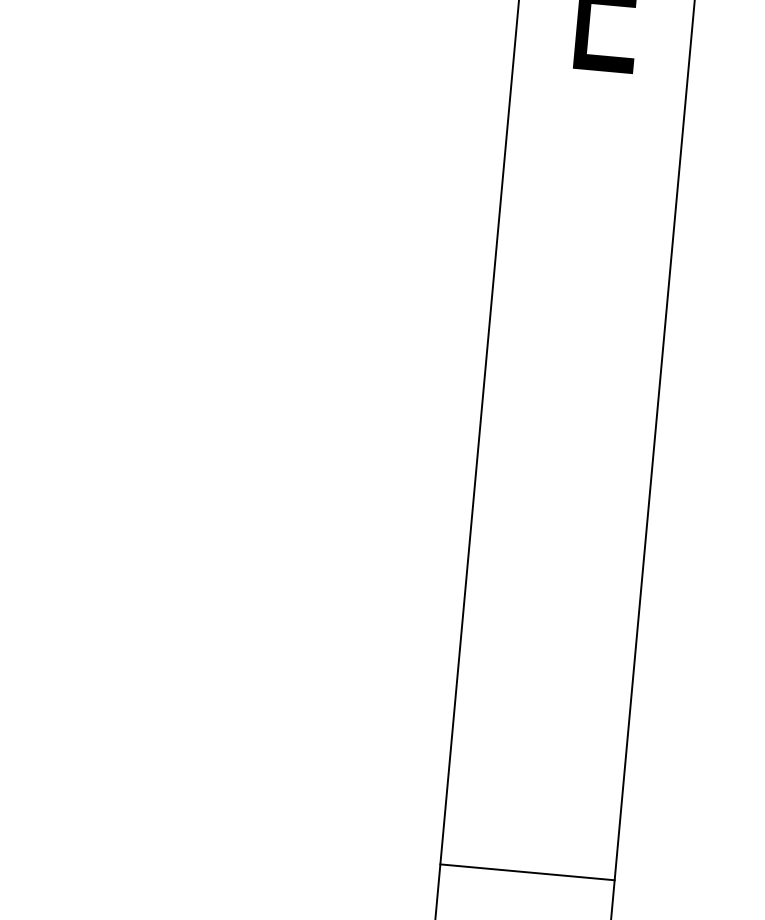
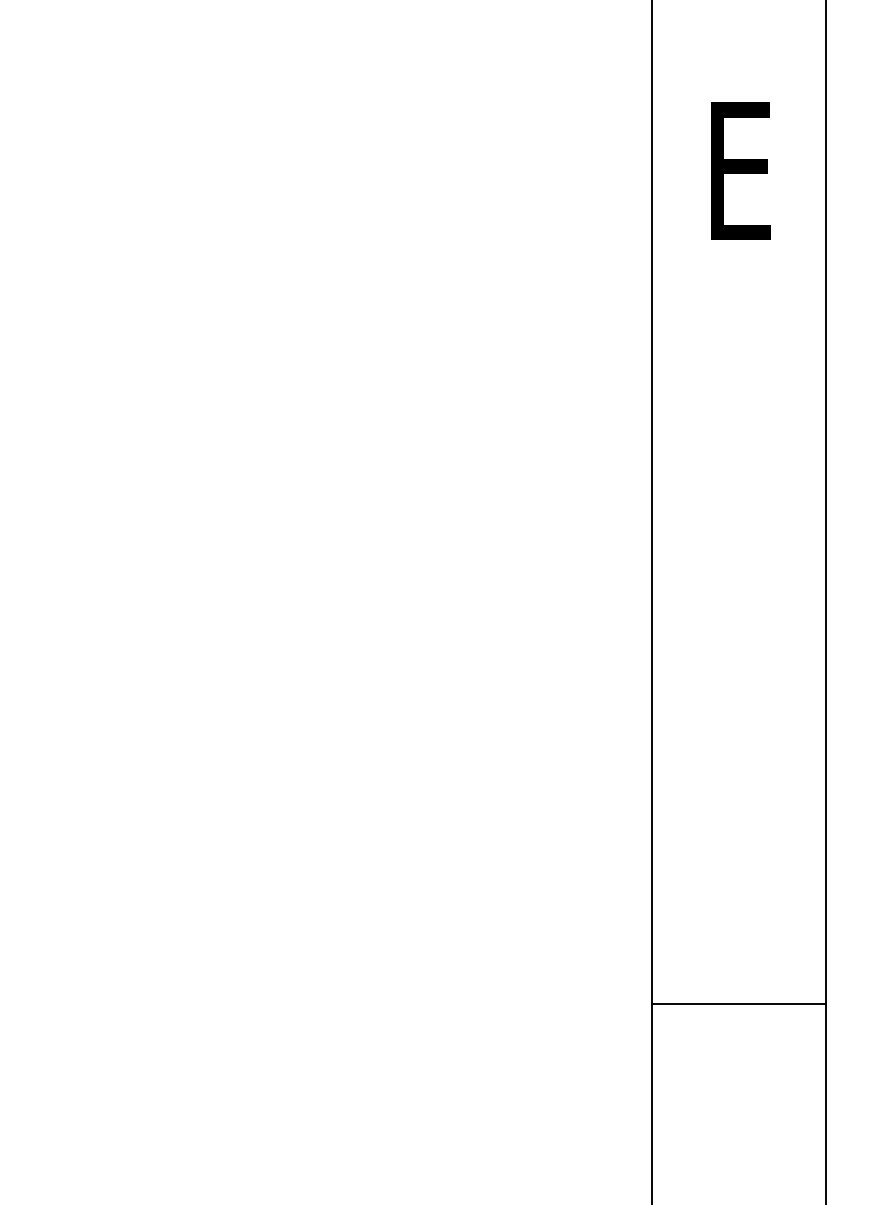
line: (527, 871) -> (738, 1003), moved

